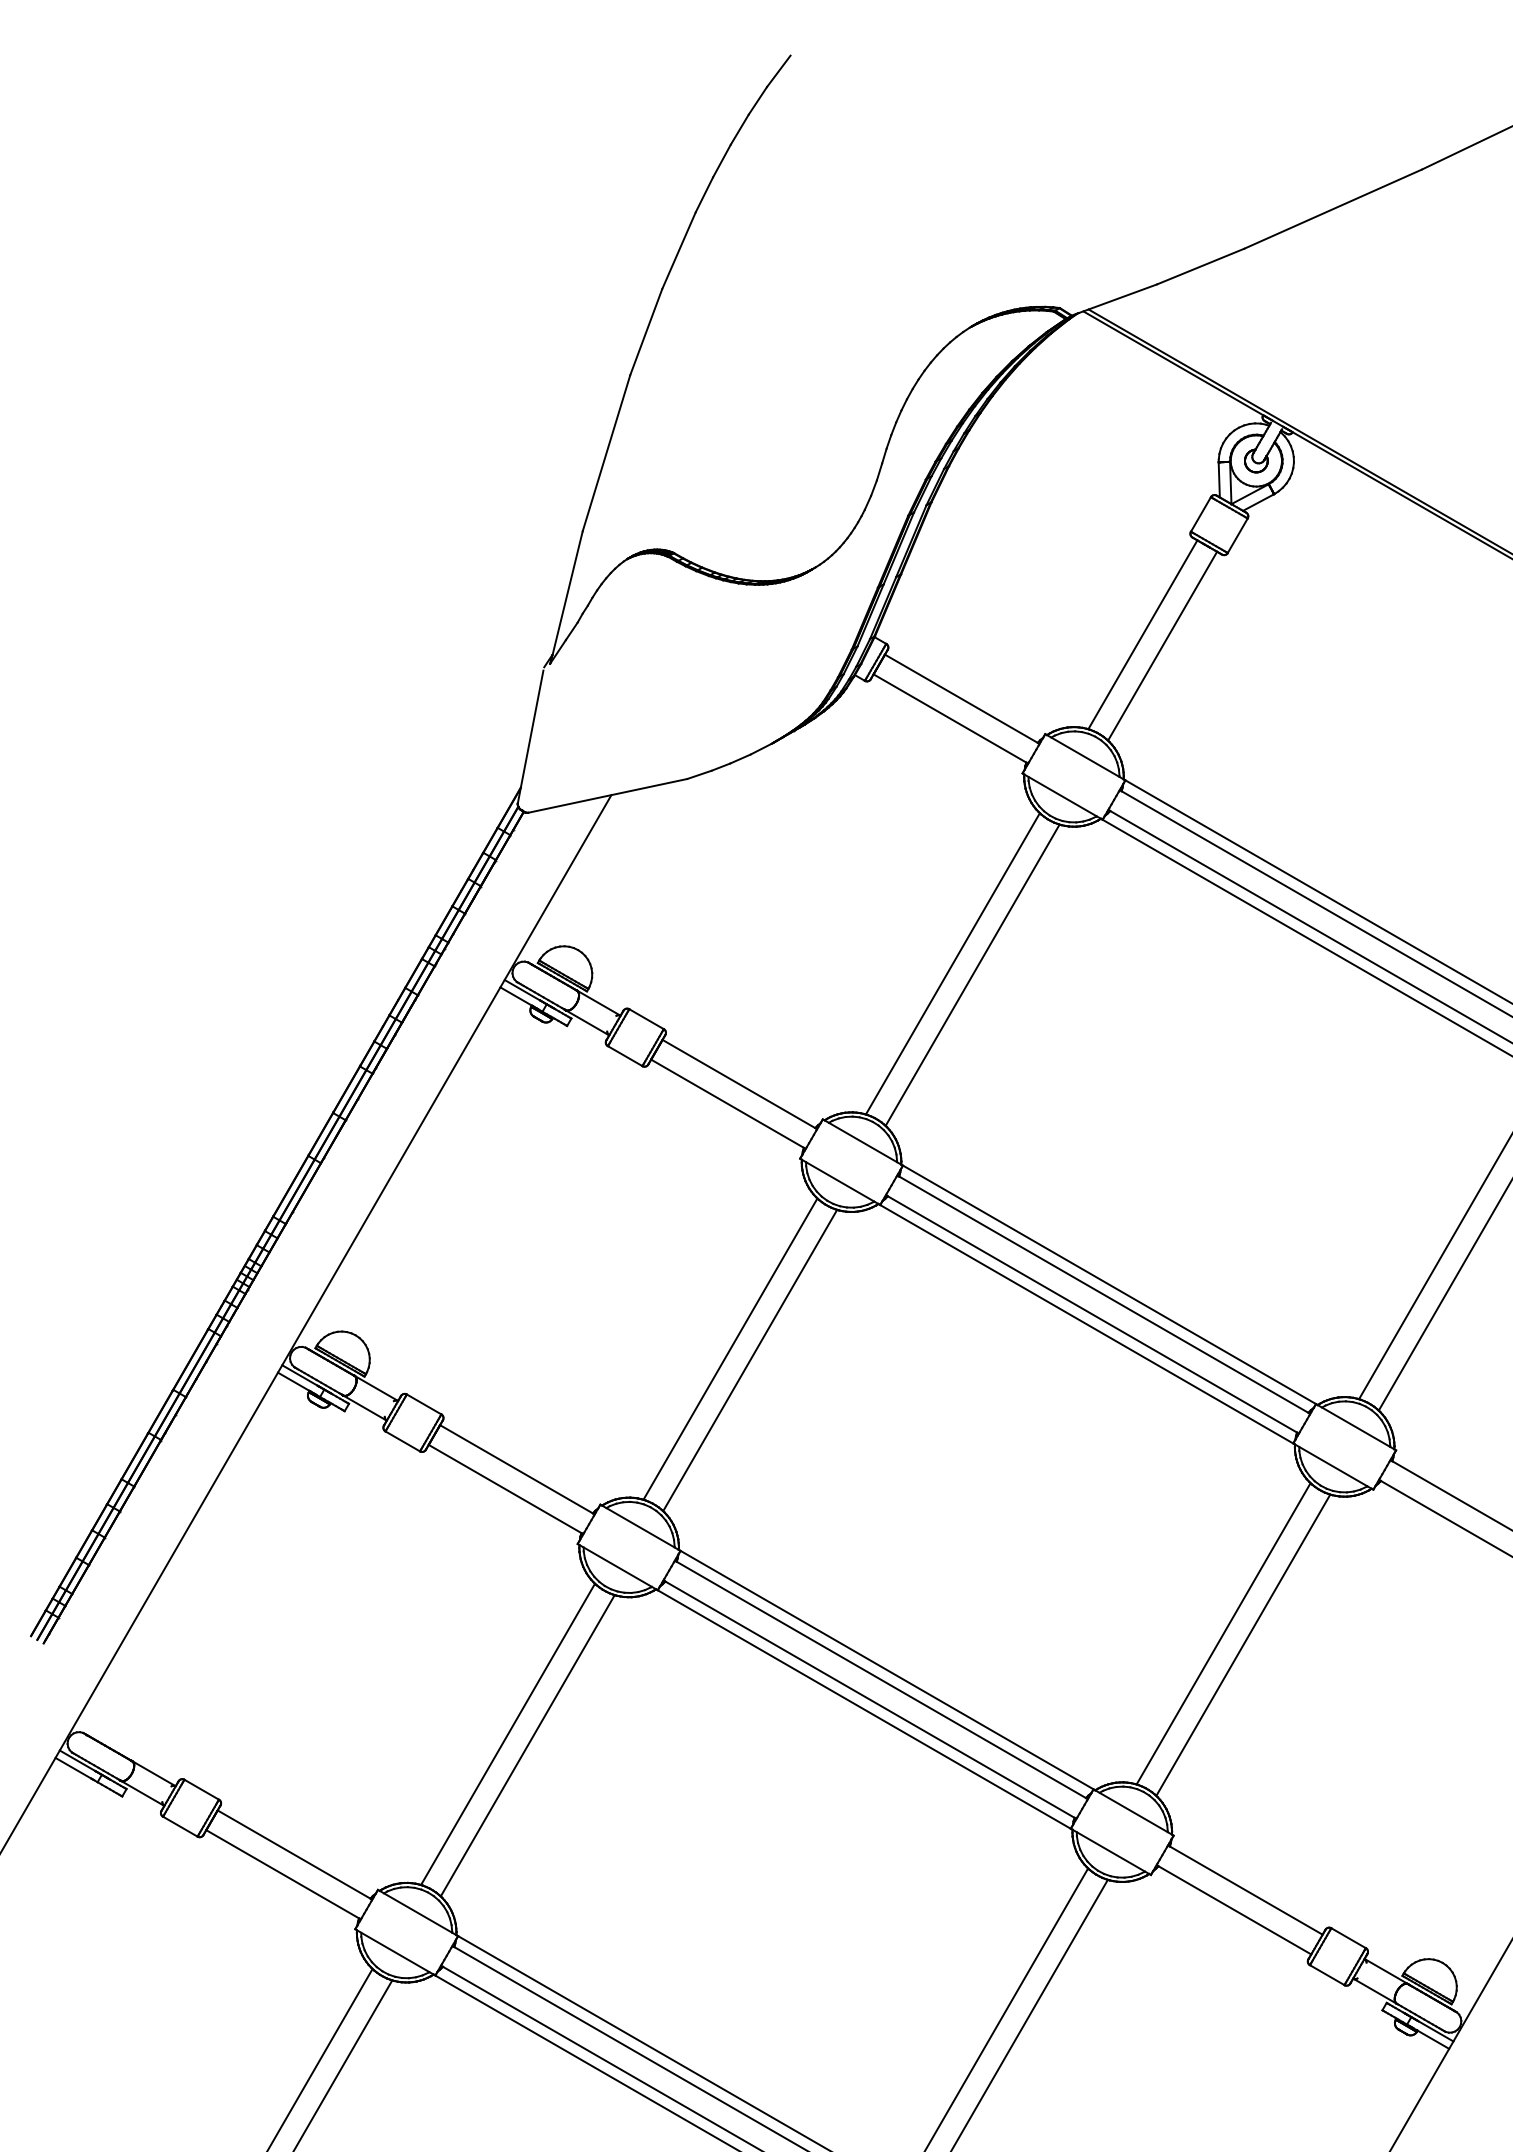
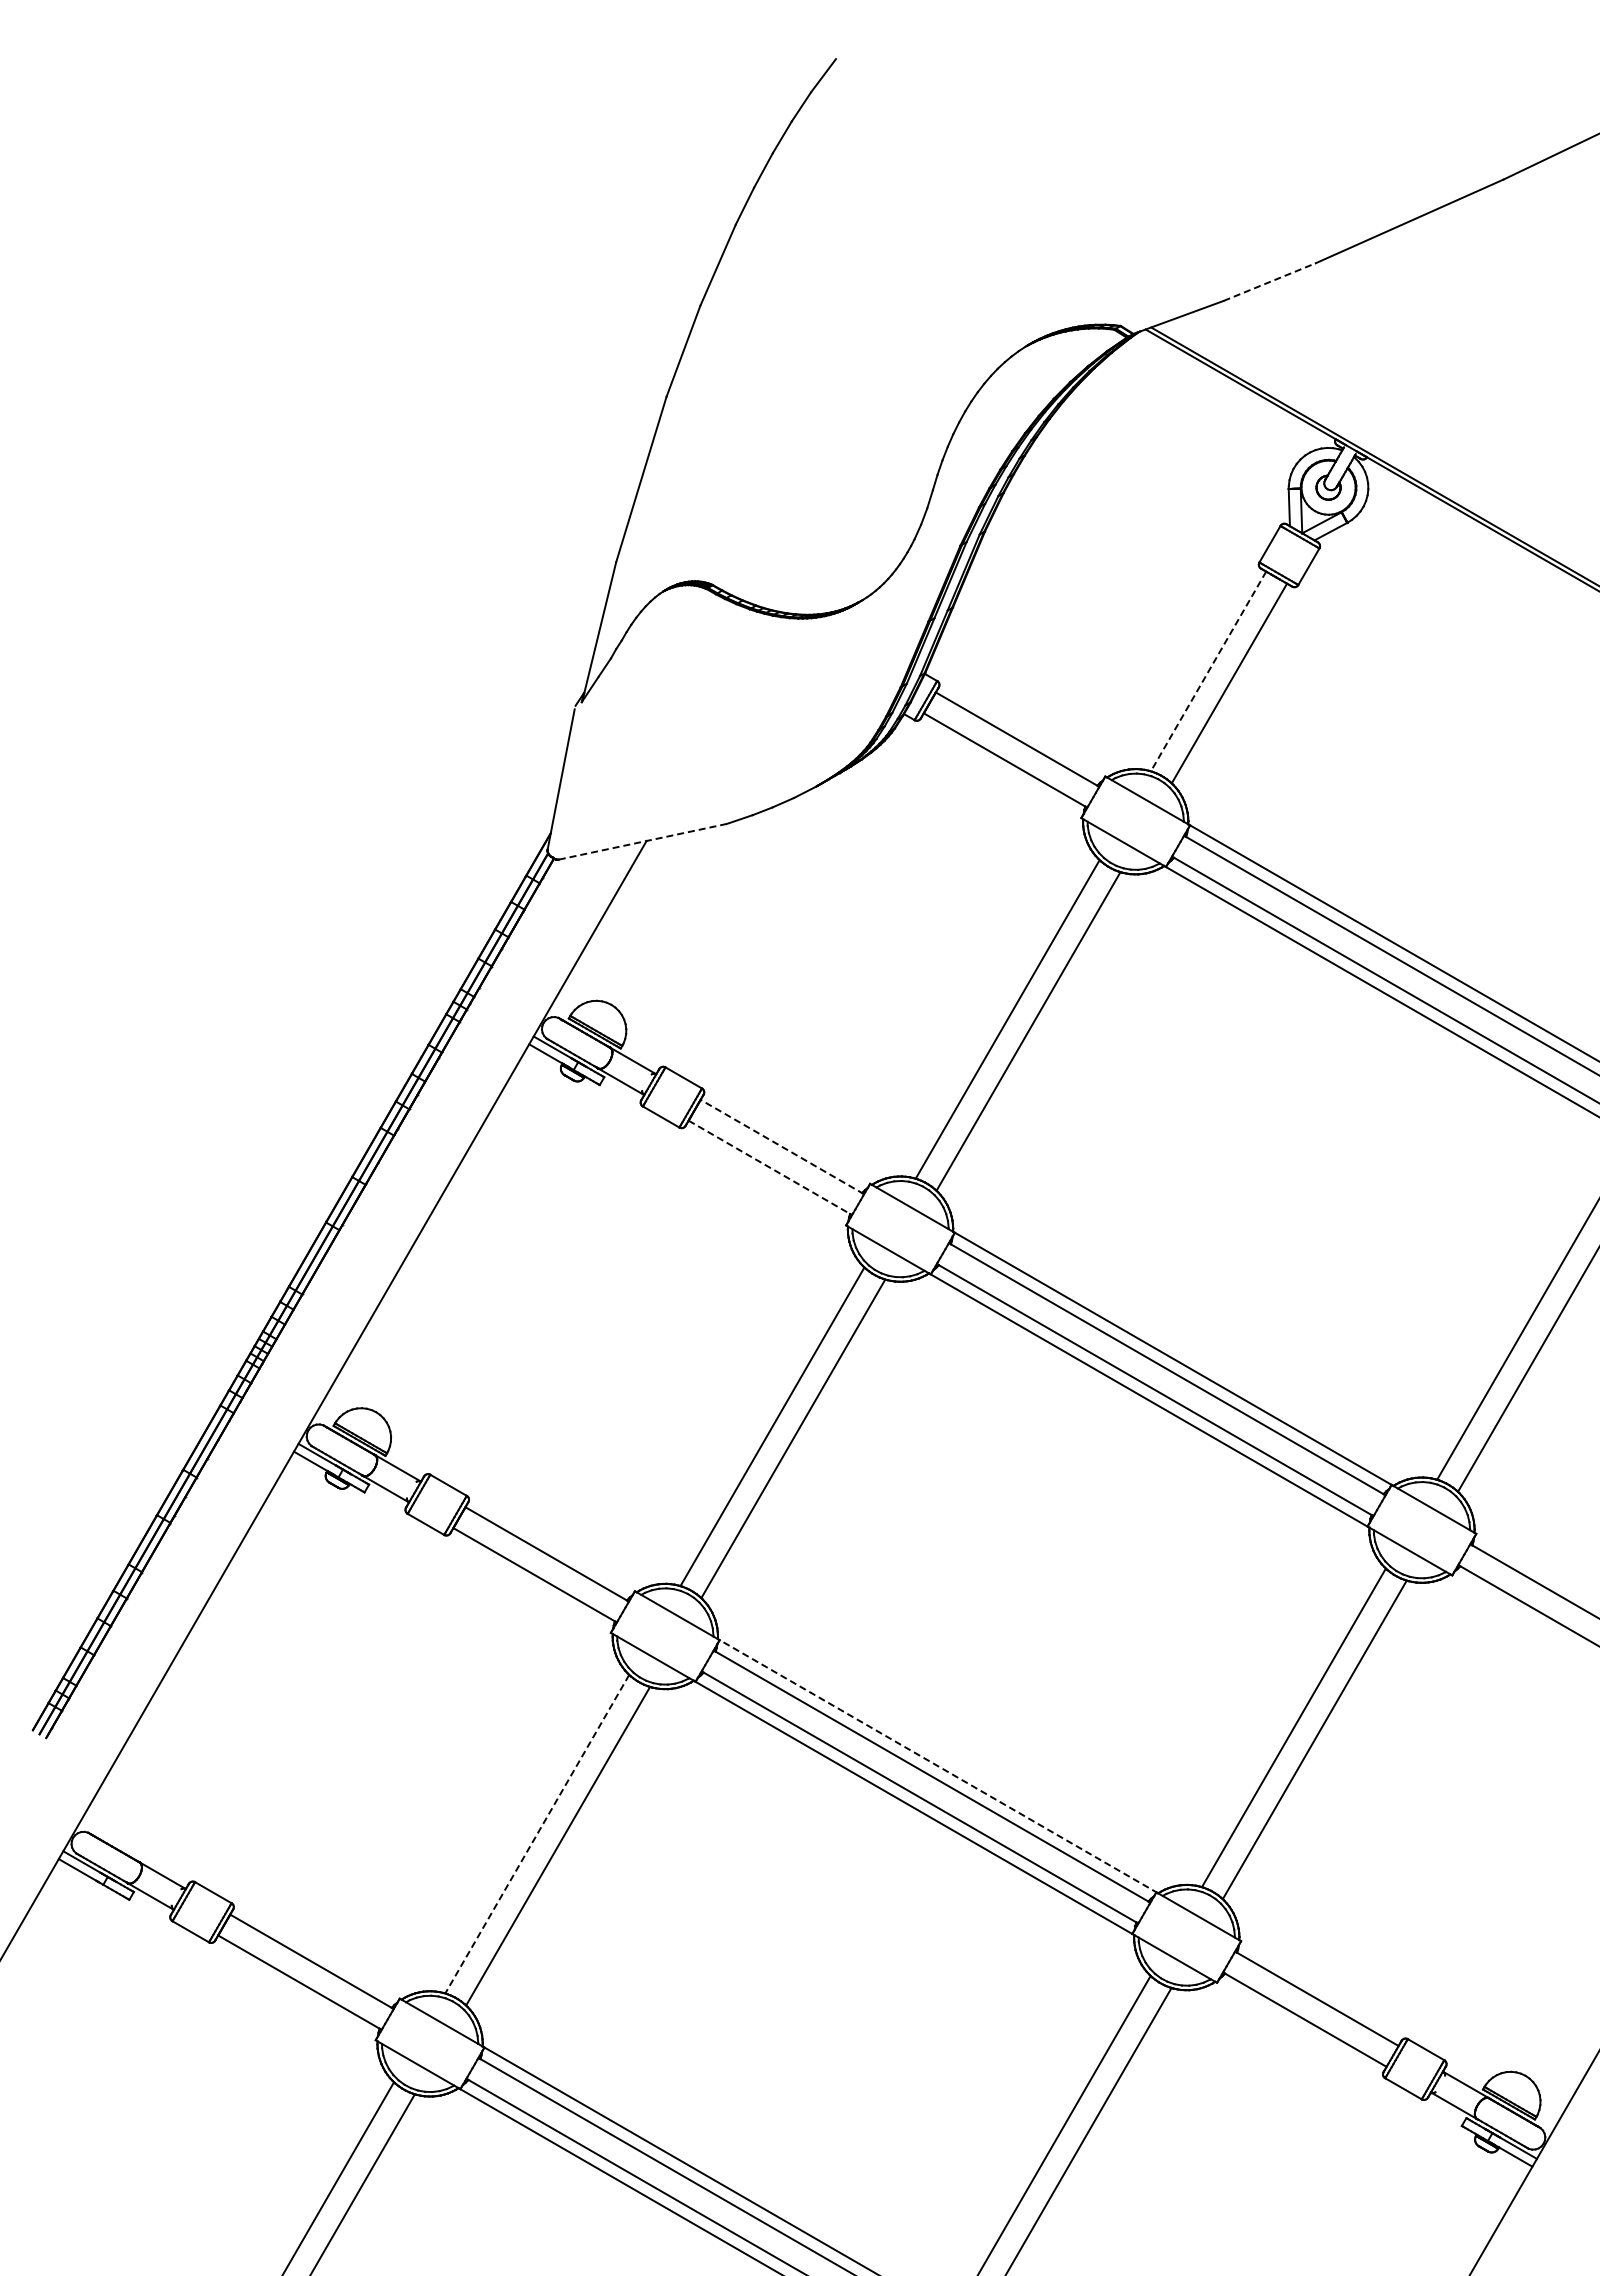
line: (1200, 266) -> (1269, 282), solid -> dashed
line: (1142, 634) -> (1208, 671), solid -> dashed
line: (607, 795) -> (642, 841), solid -> dashed
line: (739, 1084) -> (781, 1146), solid -> dashed
line: (728, 1104) -> (770, 1168), solid -> dashed
line: (886, 1669) -> (937, 1765), solid -> dashed
line: (508, 1734) -> (537, 1834), solid -> dashed

